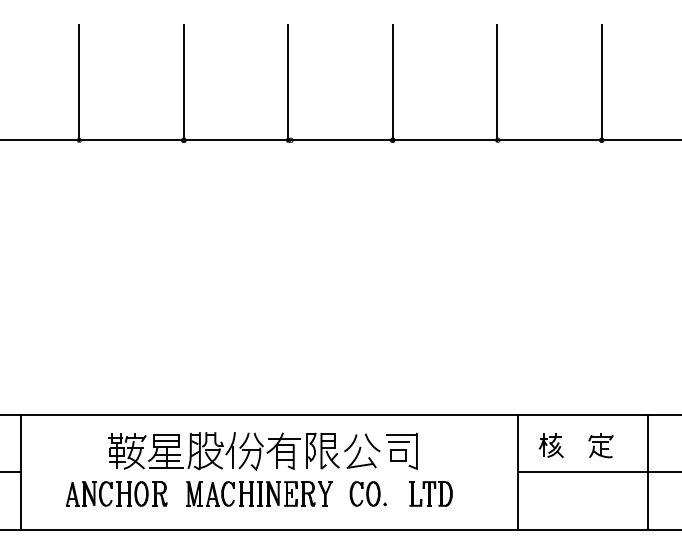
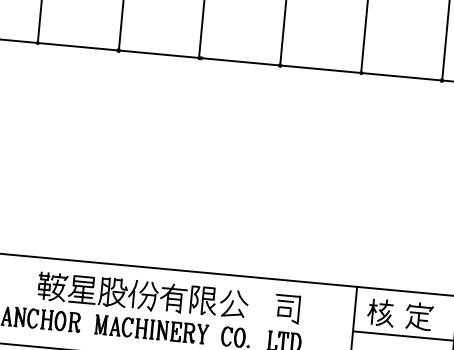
part: (550, 445) -> (380, 312), size x1.4
part: (600, 445) -> (418, 316), size x1.4
part: (401, 450) -> (287, 308), moved

